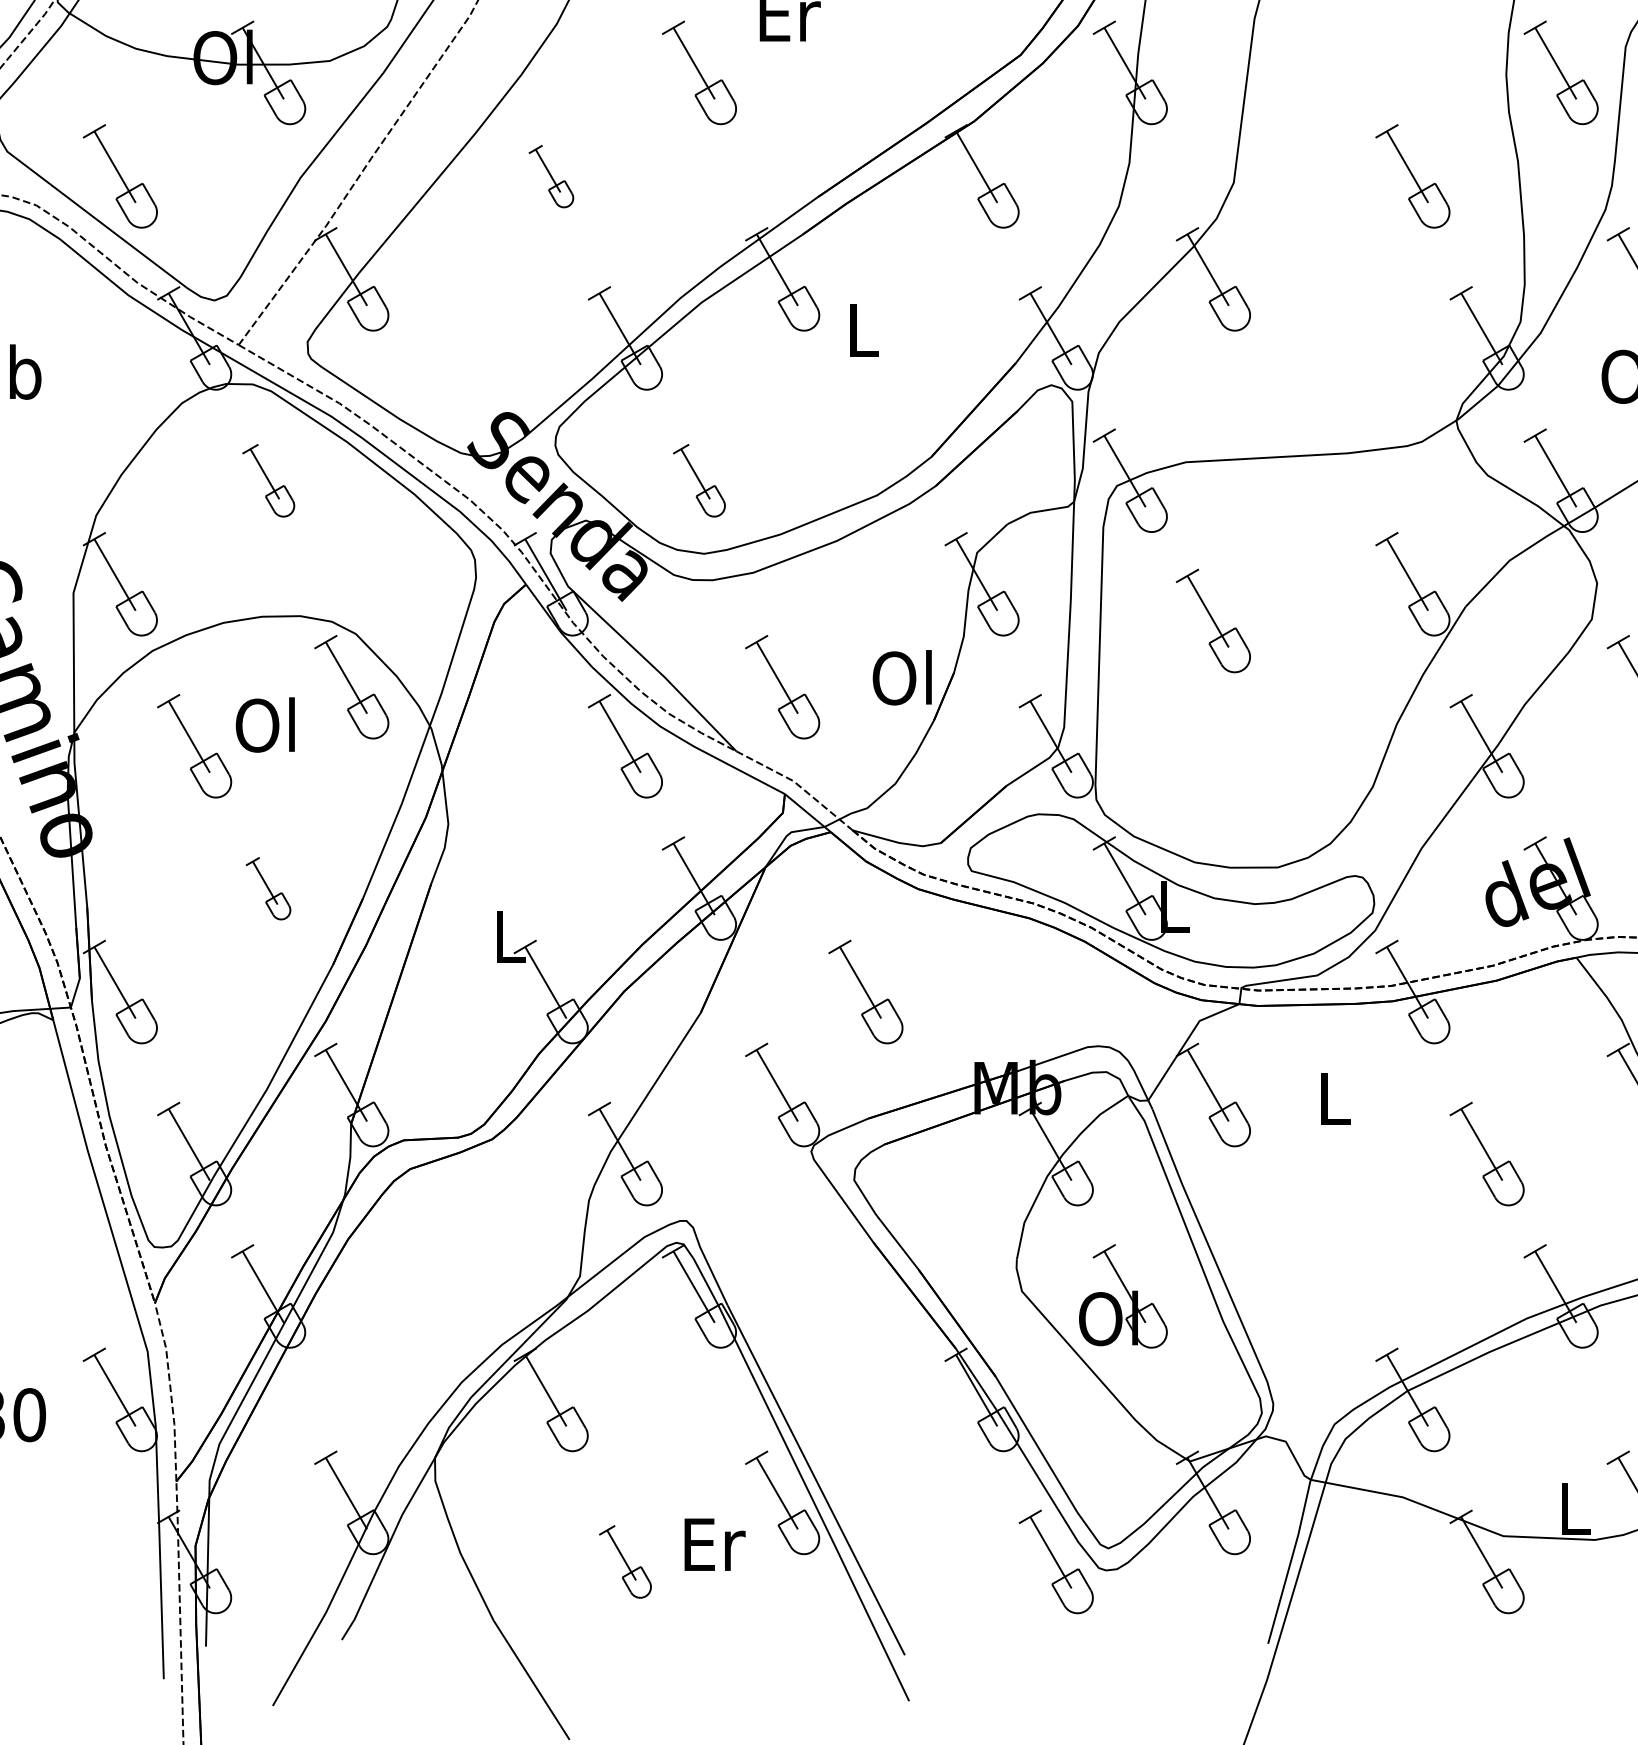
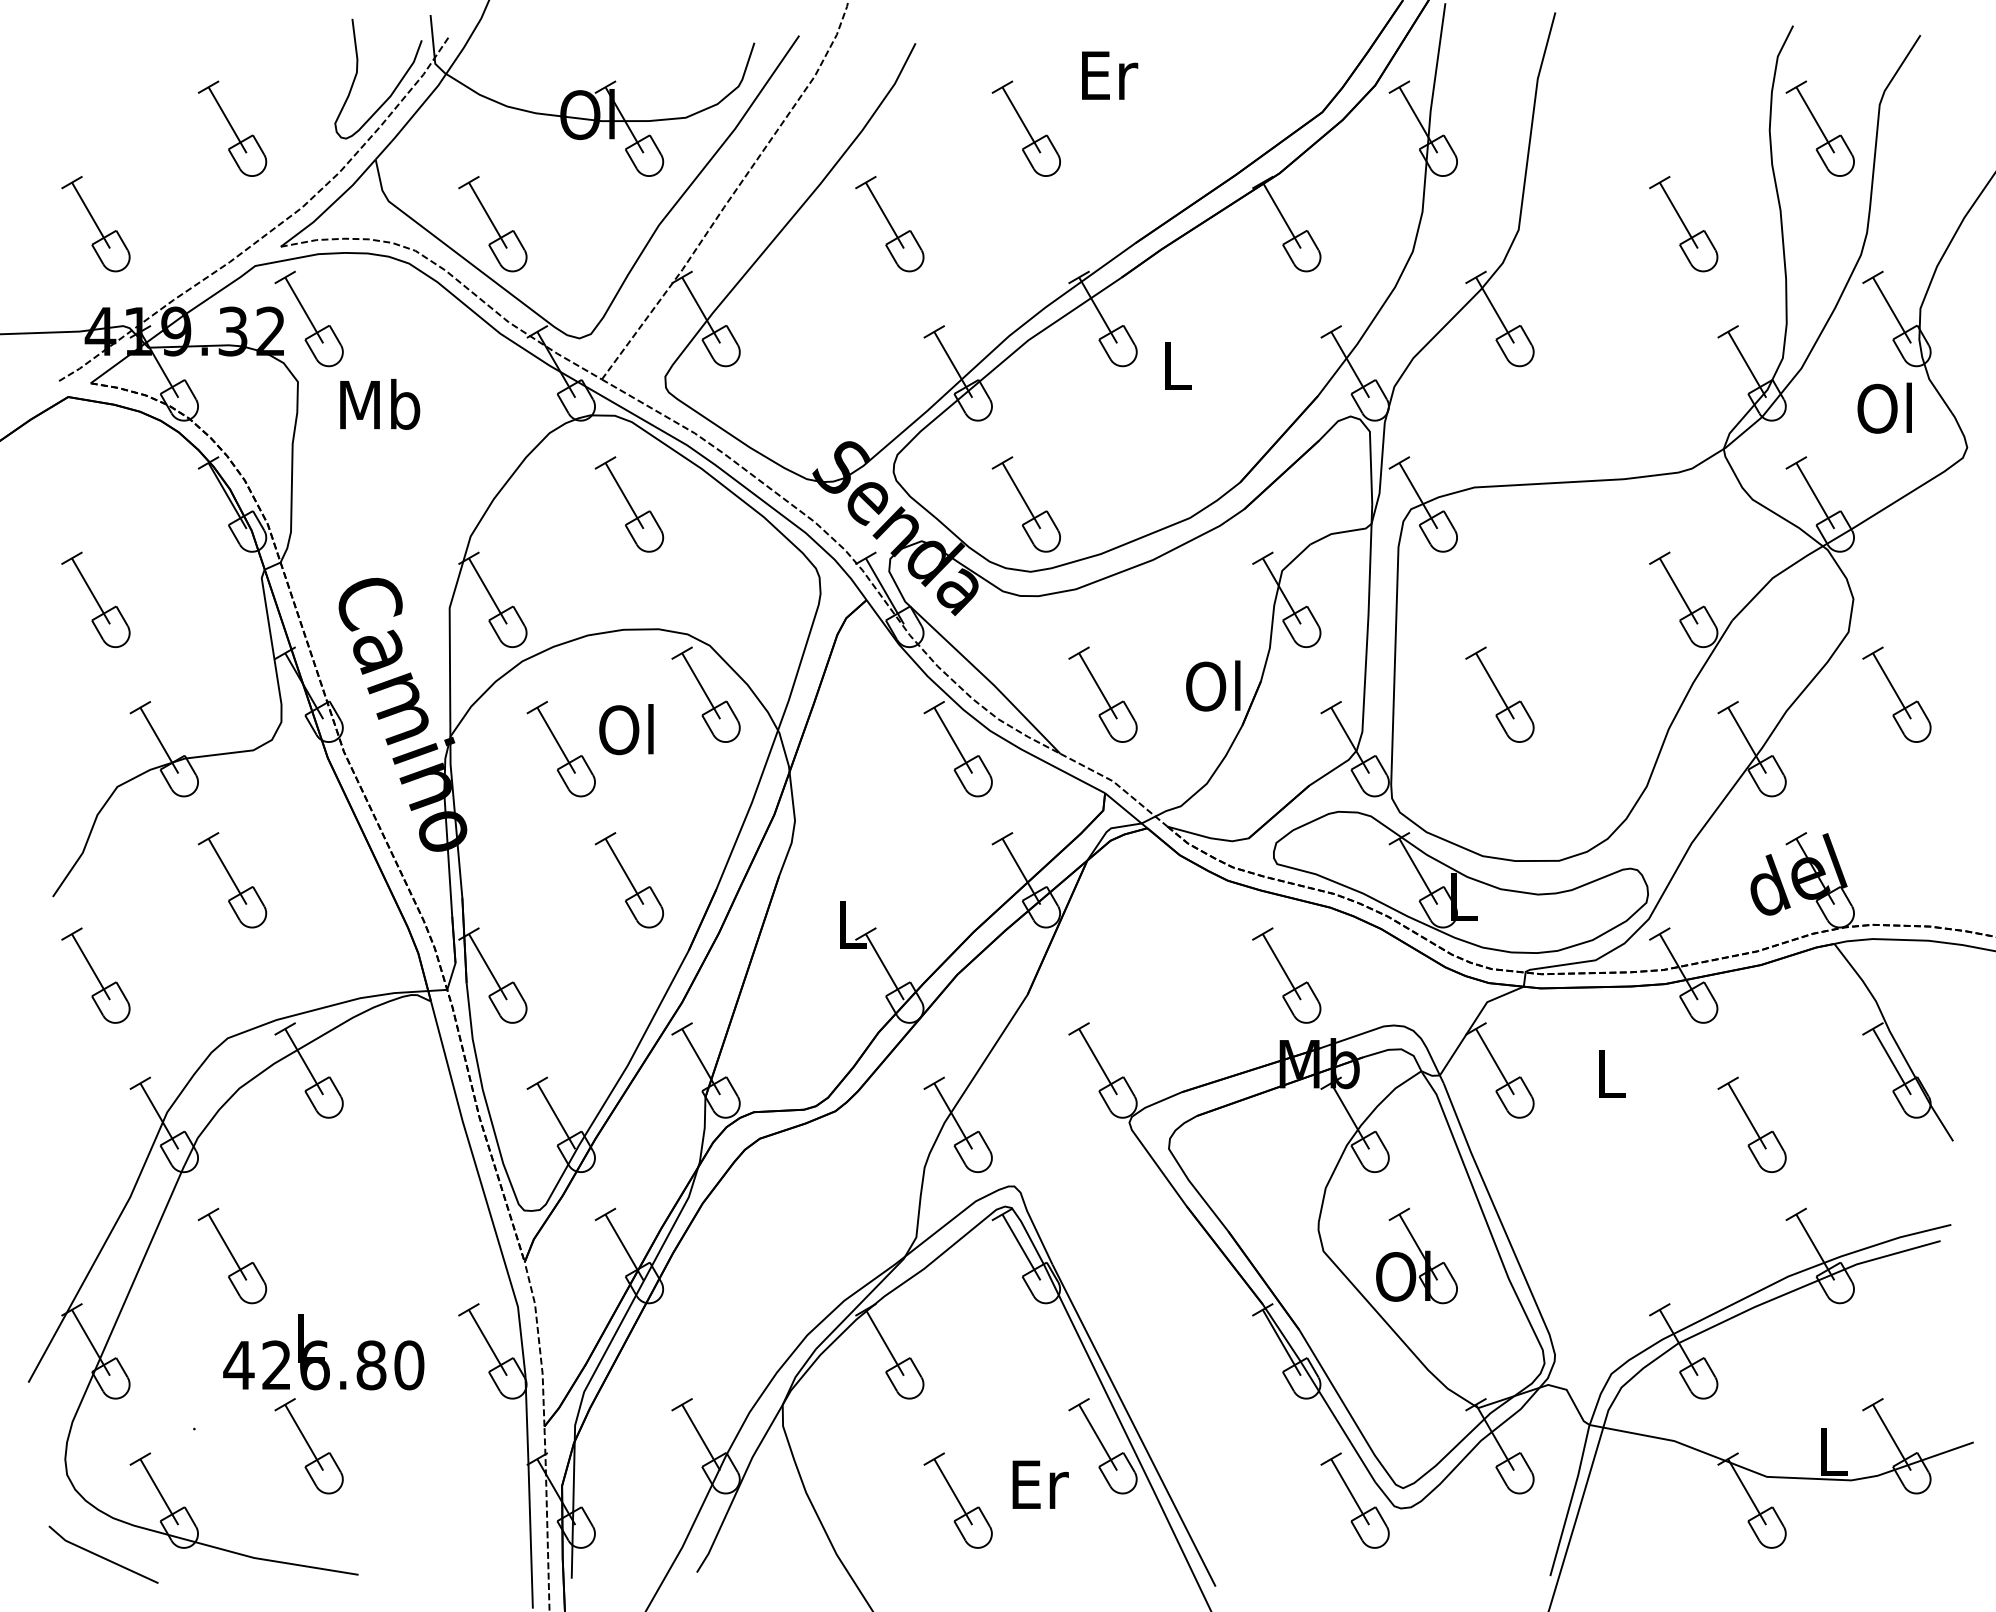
part: (550, 176) -> (889, 224), size x1.67
part: (268, 480) -> (629, 504), size x1.43
part: (698, 480) -> (1025, 504), size x1.43
part: (1212, 620) -> (1499, 694), moved
part: (267, 888) -> (628, 880), size x1.67
part: (865, 991) -> (1286, 975), moved
part: (624, 1561) -> (957, 1500), size x1.43

